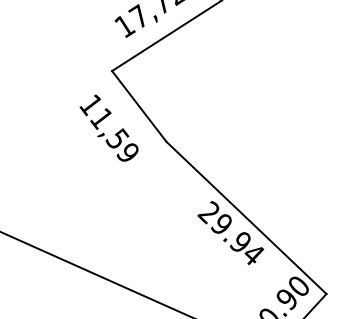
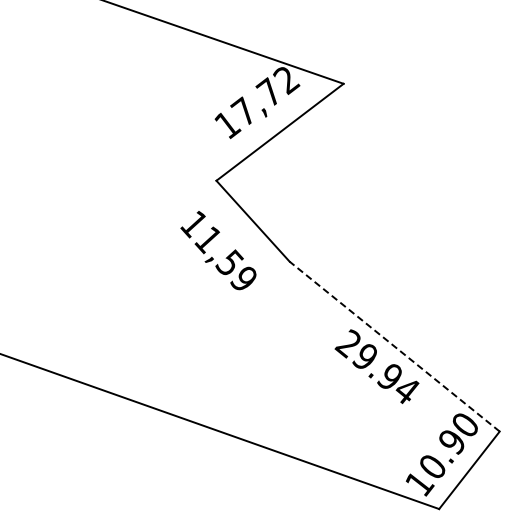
line: (246, 217) -> (394, 346), solid -> dashed

